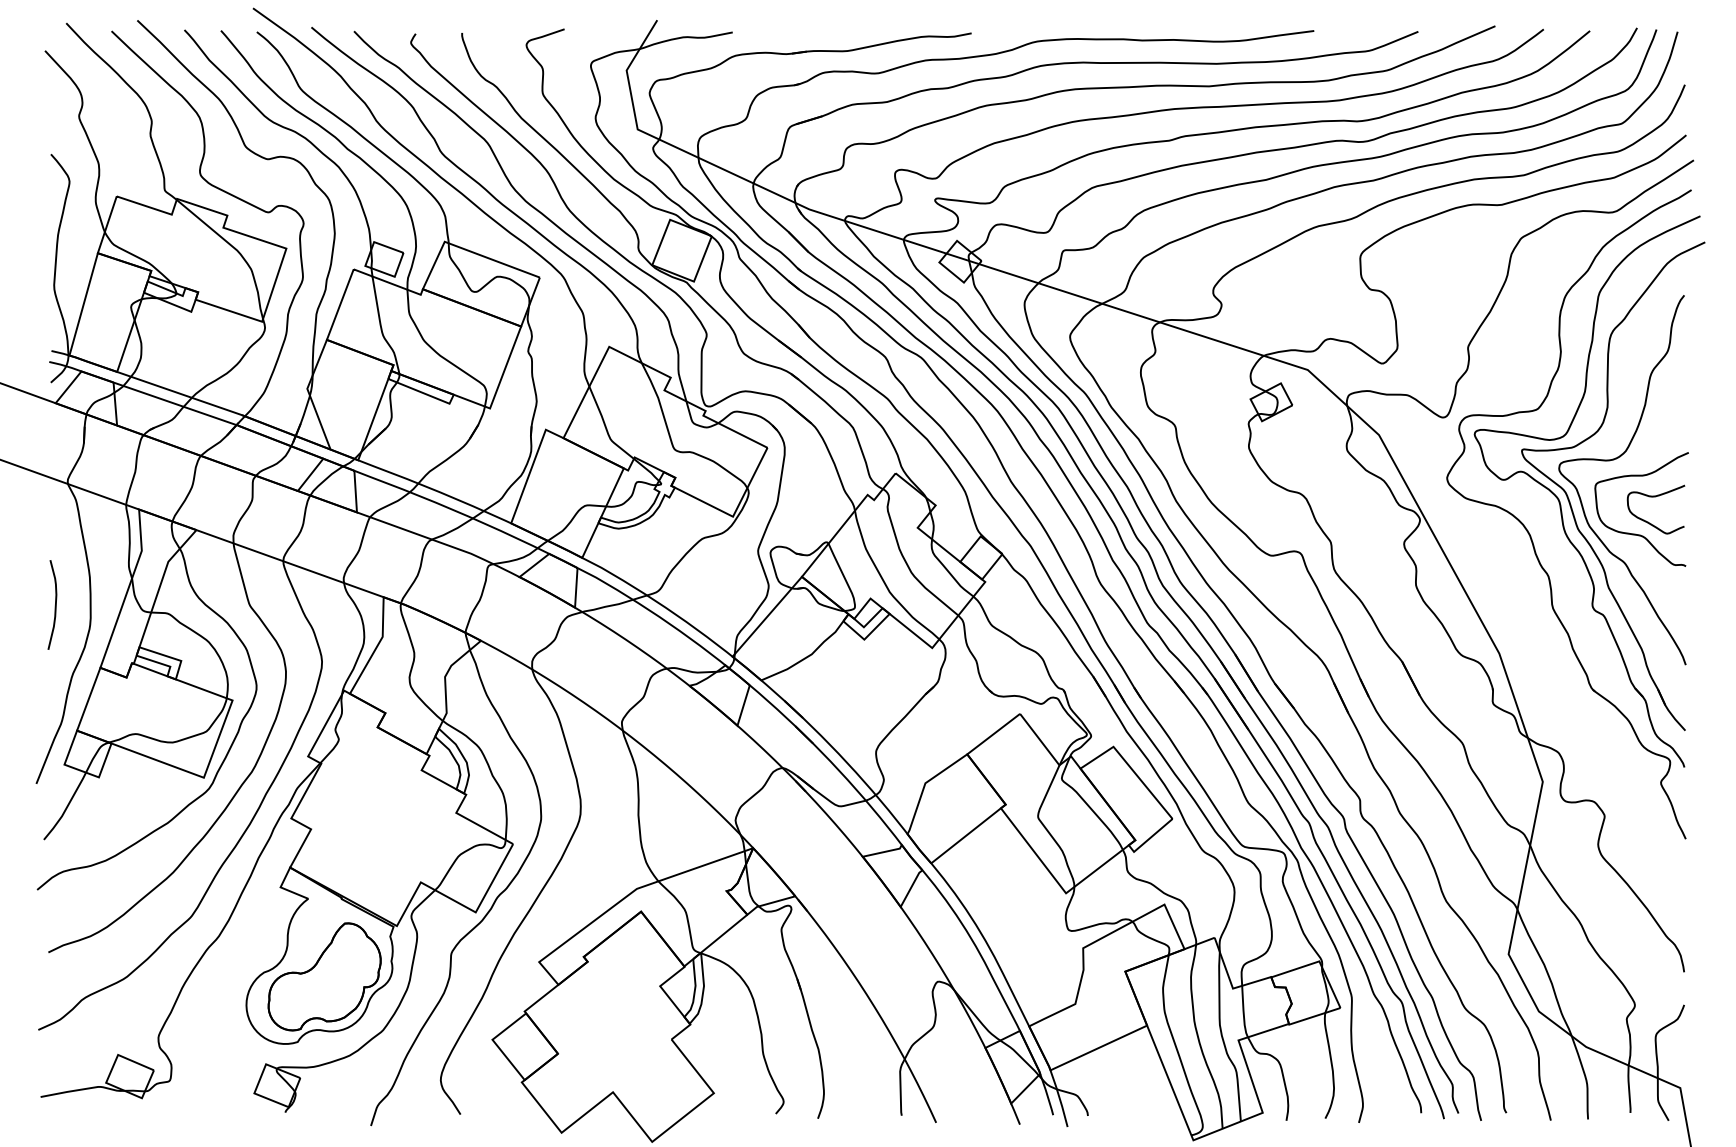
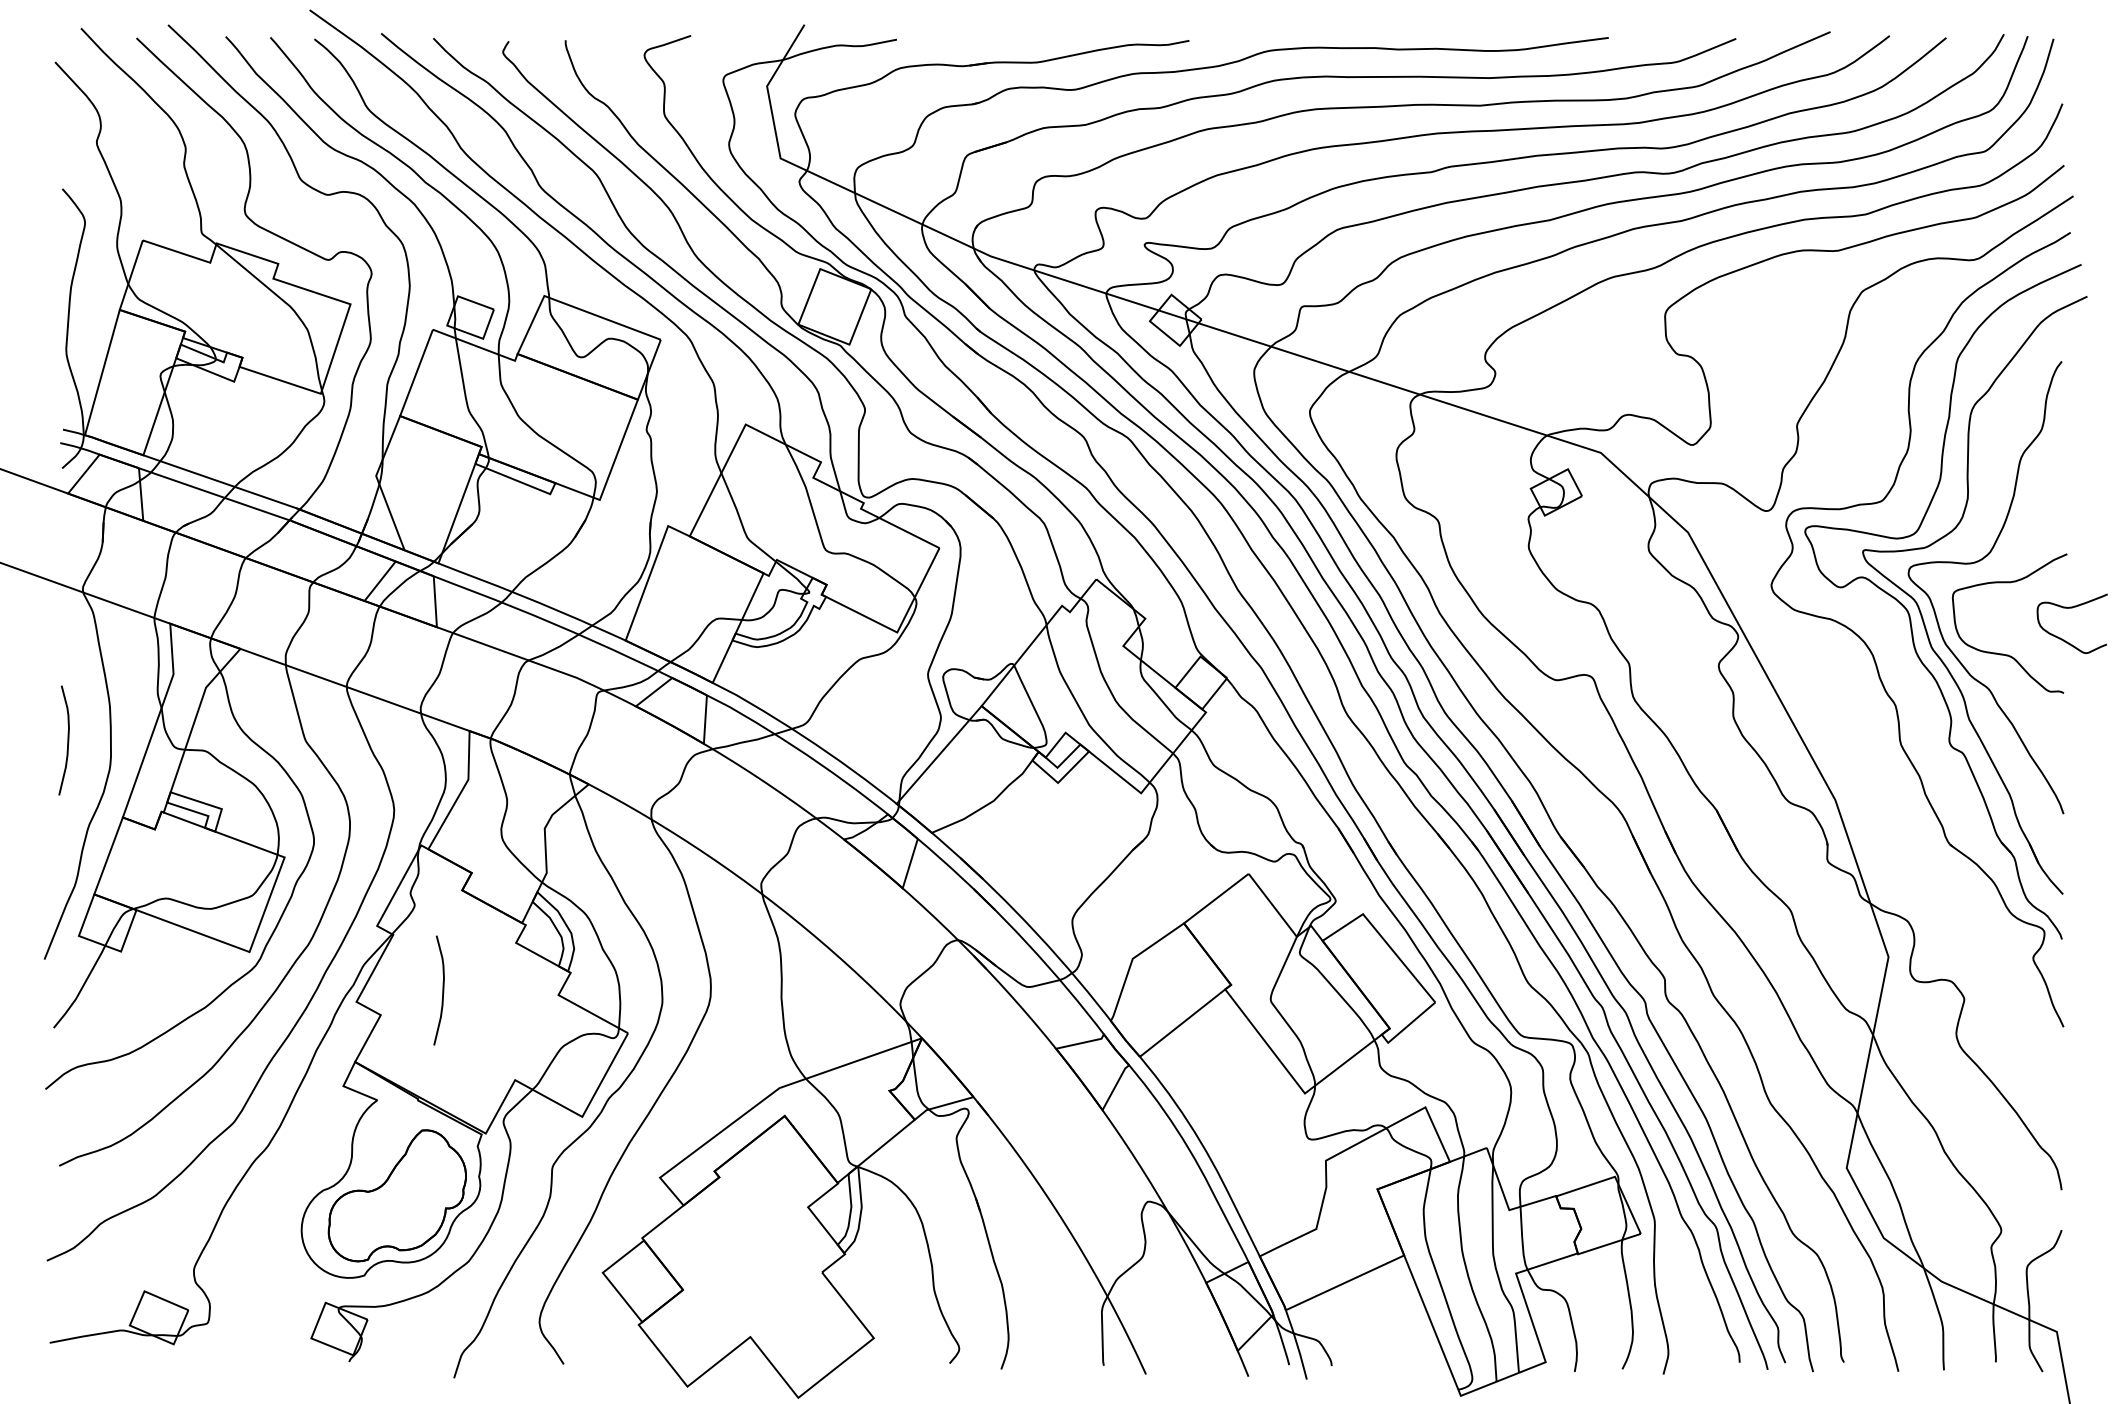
curve: (1655, 497) -> (2071, 608), moved
curve: (361, 809) -> (442, 990), added

